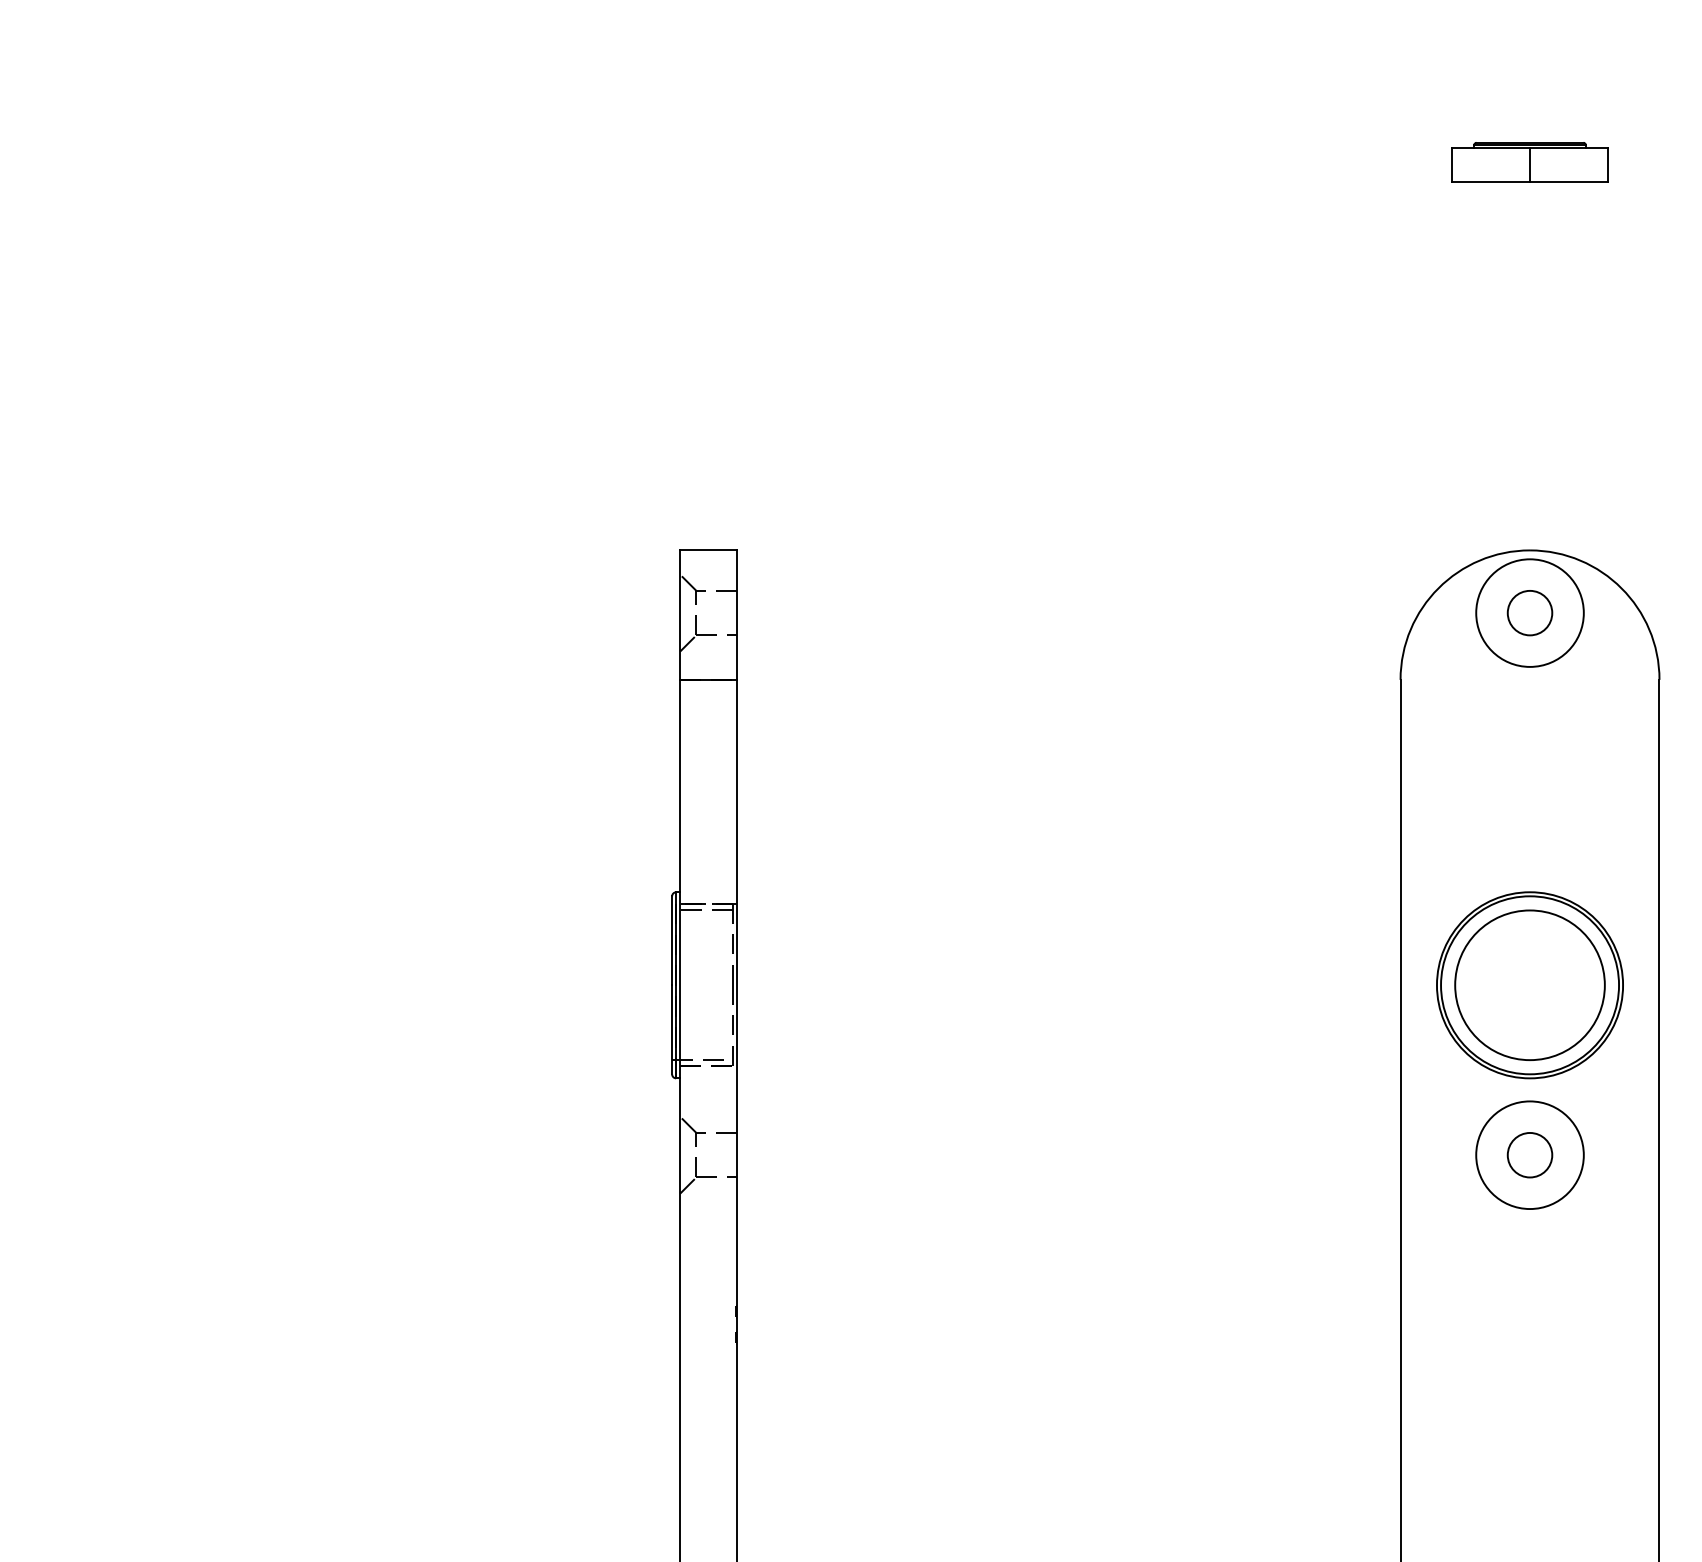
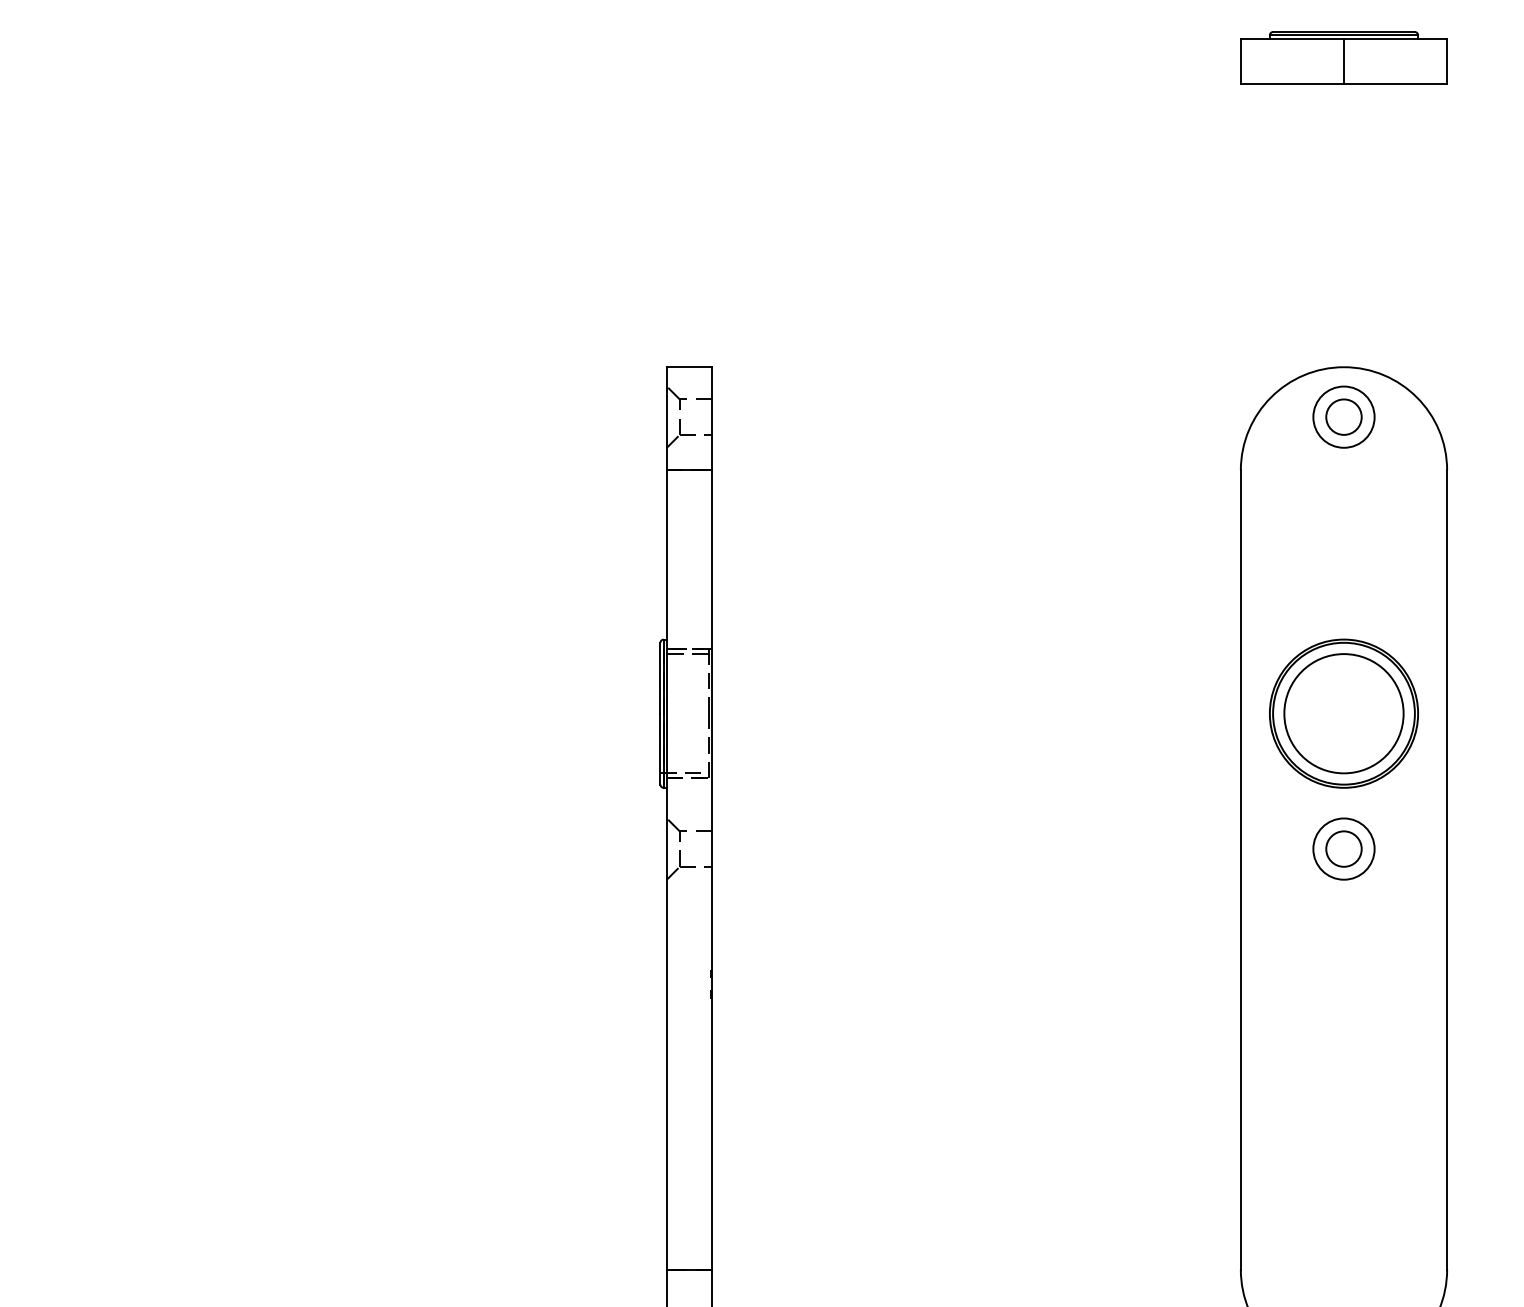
part: (1529, 161) -> (1343, 57), size x1.67
circle: (1529, 612) -> (1343, 416), size x0.71
circle: (1529, 1154) -> (1343, 848), size x0.71

